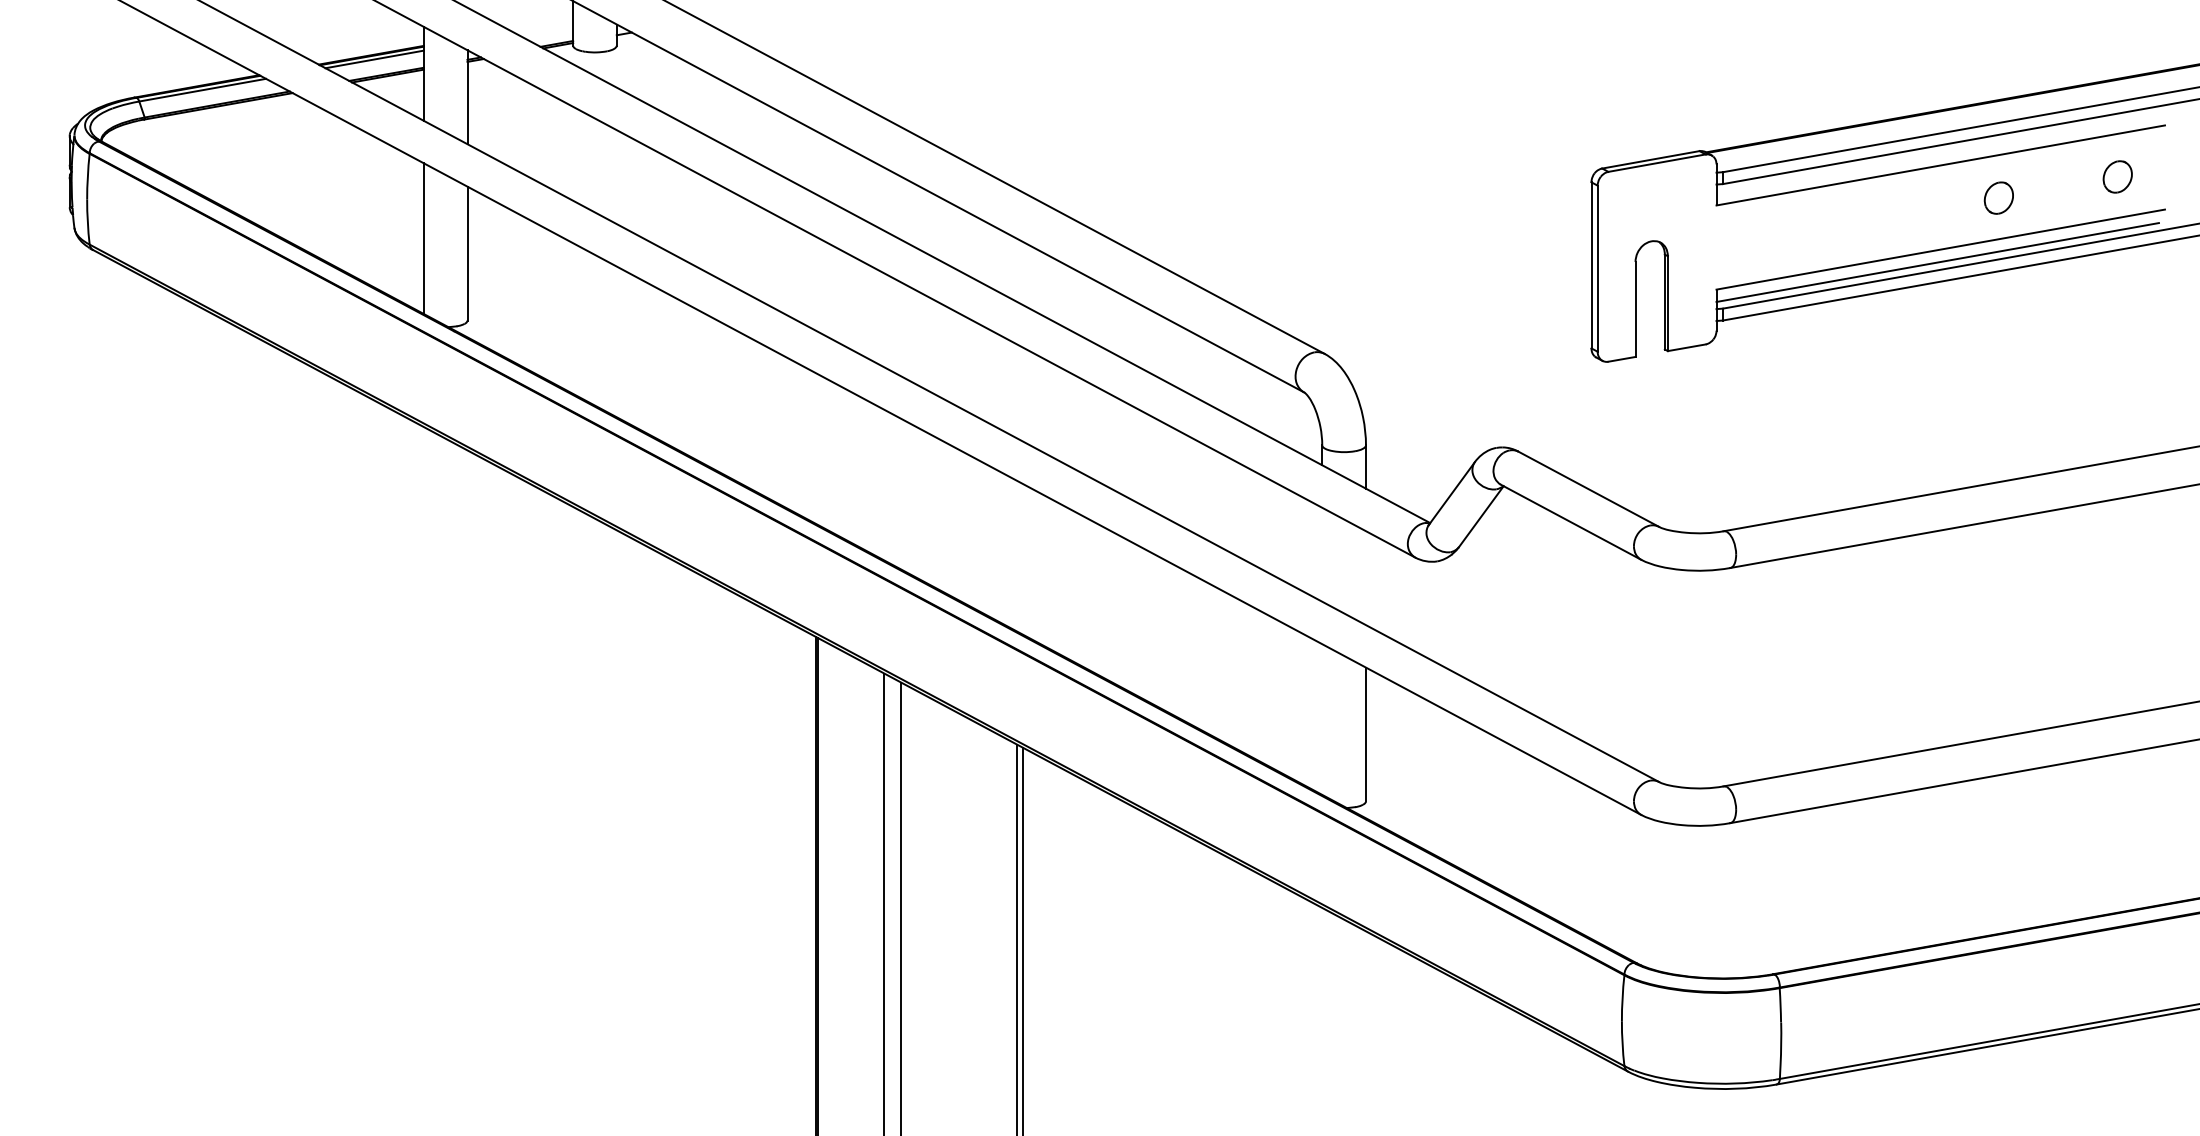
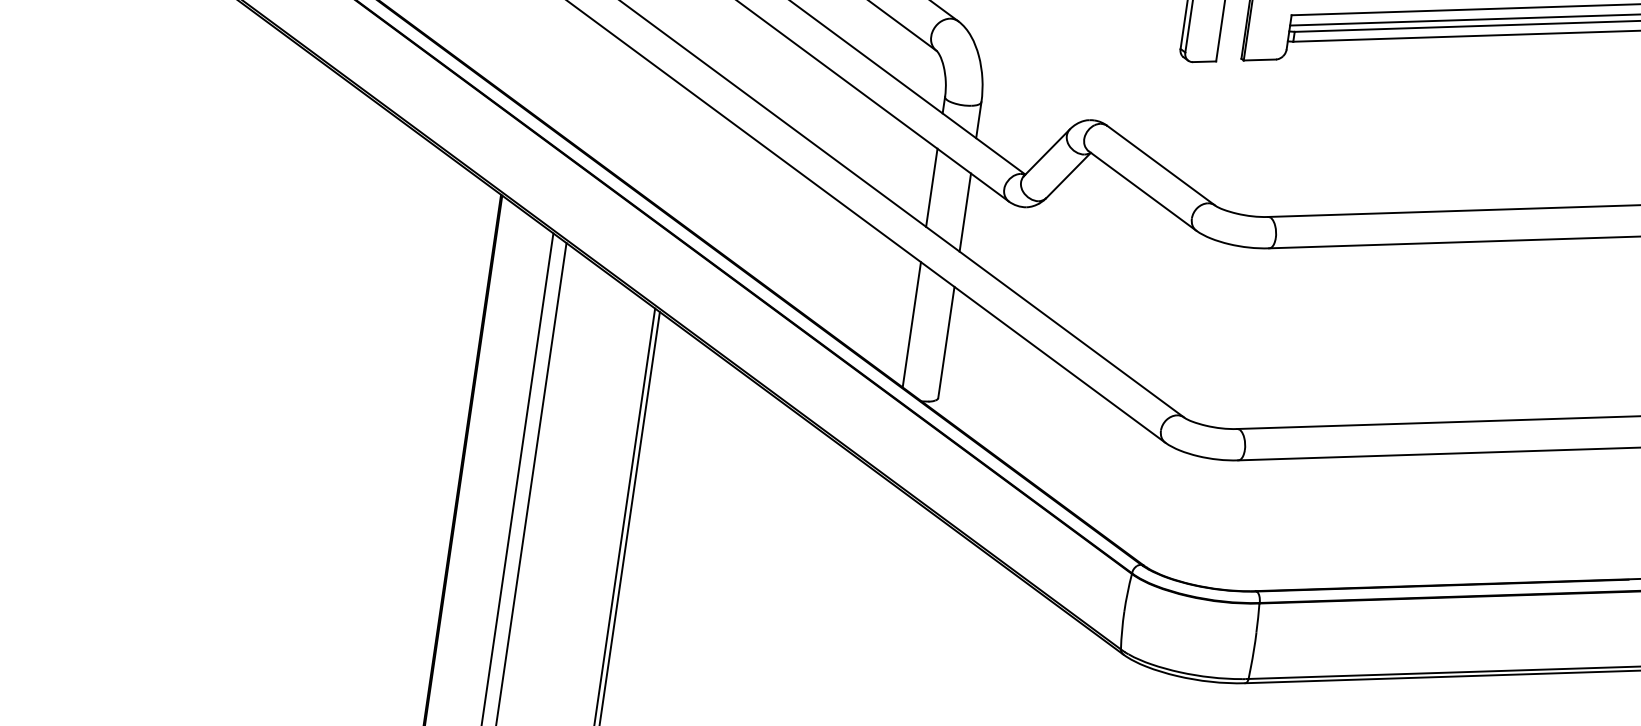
line: (1322, 554) -> (932, 187), added
line: (1365, 578) -> (964, 212), added
line: (1322, 719) -> (912, 324), added

